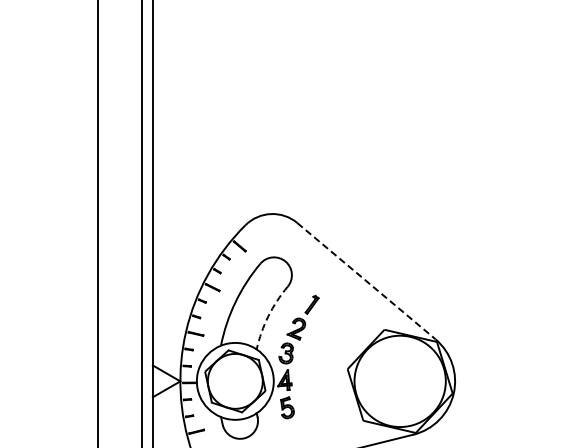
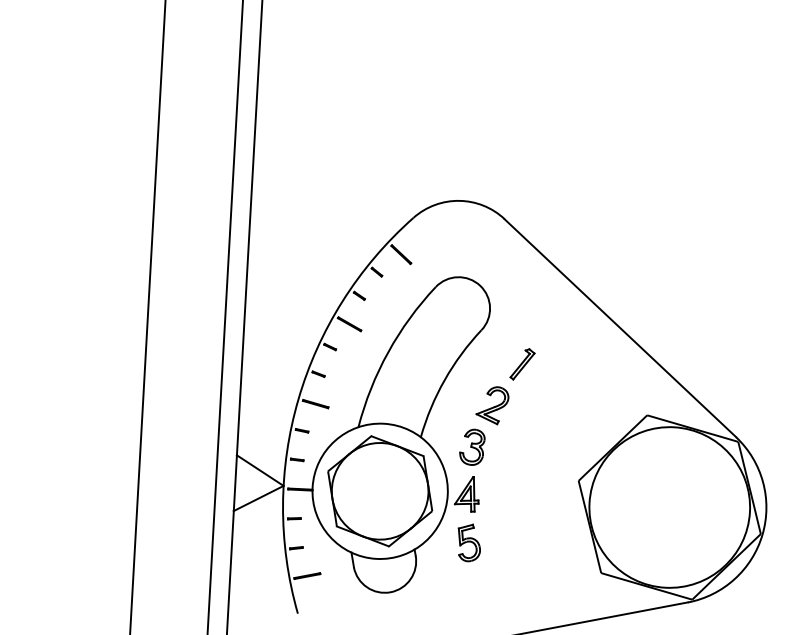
line: (366, 281) -> (620, 328), dashed -> solid
arc: (268, 316) -> (444, 380), dashed -> solid

